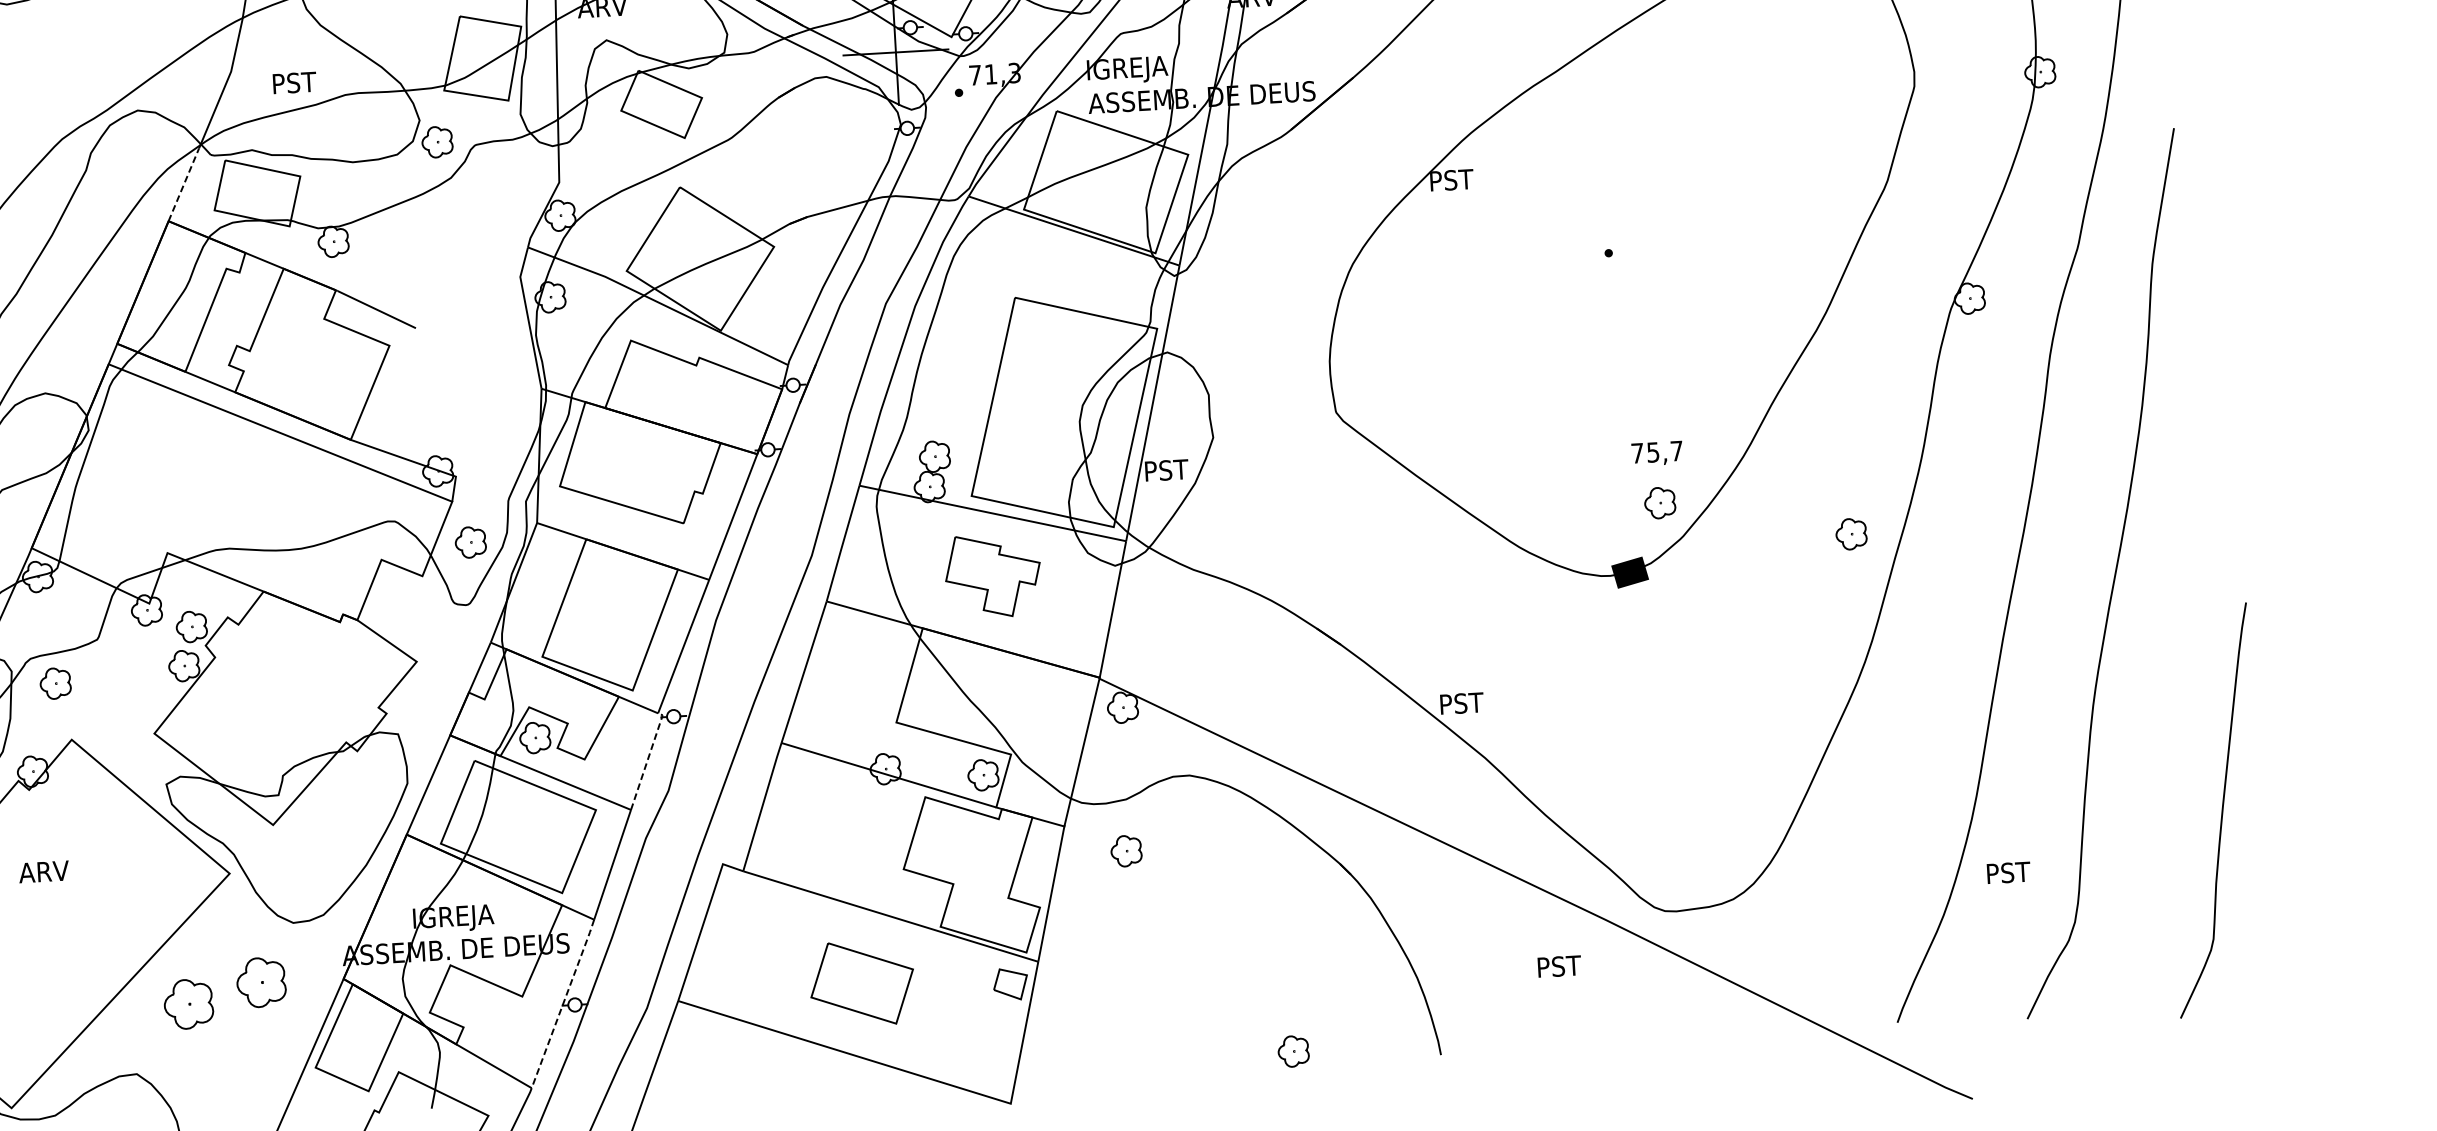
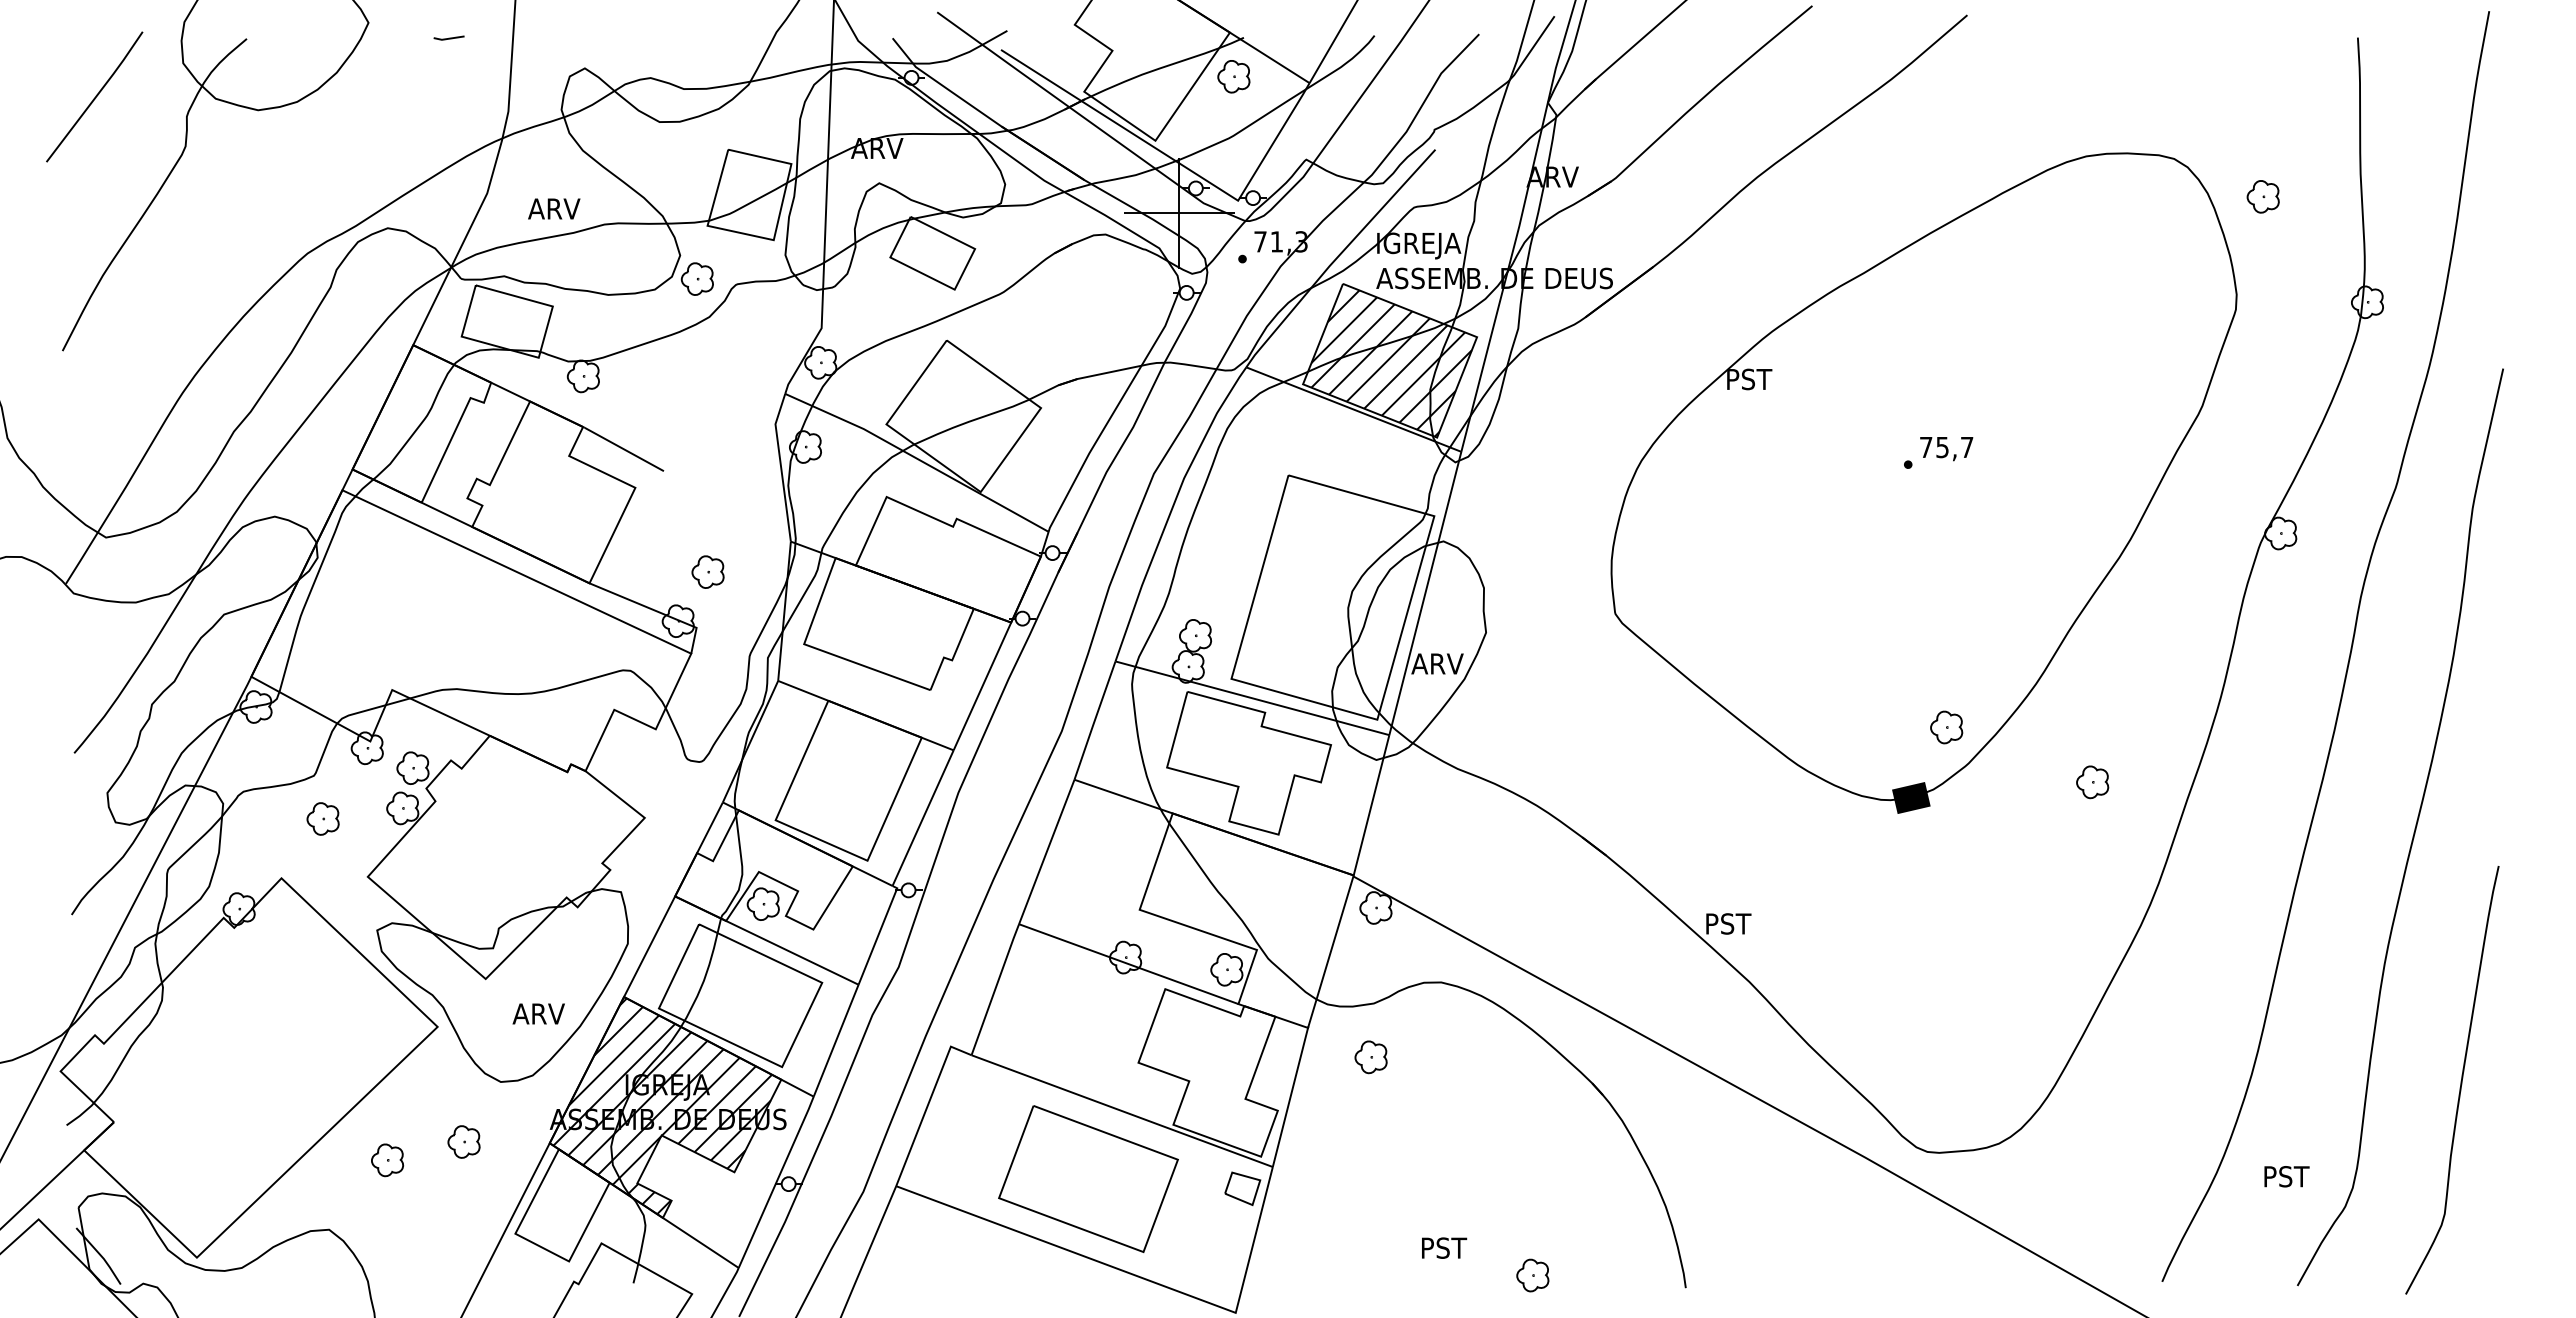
text: (296, 82) -> (554, 208), PST -> ARV
line: (184, 184) -> (431, 307), dashed -> solid
hatch: (1107, 184) -> (1391, 363), added
text: (1657, 454) -> (1946, 449), moved
text: (1168, 469) -> (1437, 663), PST -> ARV
part: (1851, 534) -> (2092, 782), moved
part: (470, 541) -> (707, 571), moved
part: (992, 576) -> (1248, 763), size x1.67
part: (55, 683) -> (322, 818), moved
line: (648, 758) -> (879, 932), dashed -> solid
curve: (2221, 811) -> (2460, 1081), moved
text: (43, 871) -> (538, 1013), moved
text: (2008, 872) -> (2286, 1176), moved
hatch: (449, 937) -> (662, 1106), added
text: (1559, 965) -> (1444, 1247), moved
part: (260, 982) -> (463, 1141), size x0.62
part: (862, 983) -> (1088, 1178), size x1.67
part: (188, 1004) -> (387, 1160), size x0.62
line: (563, 1004) -> (776, 1182), dashed -> solid

